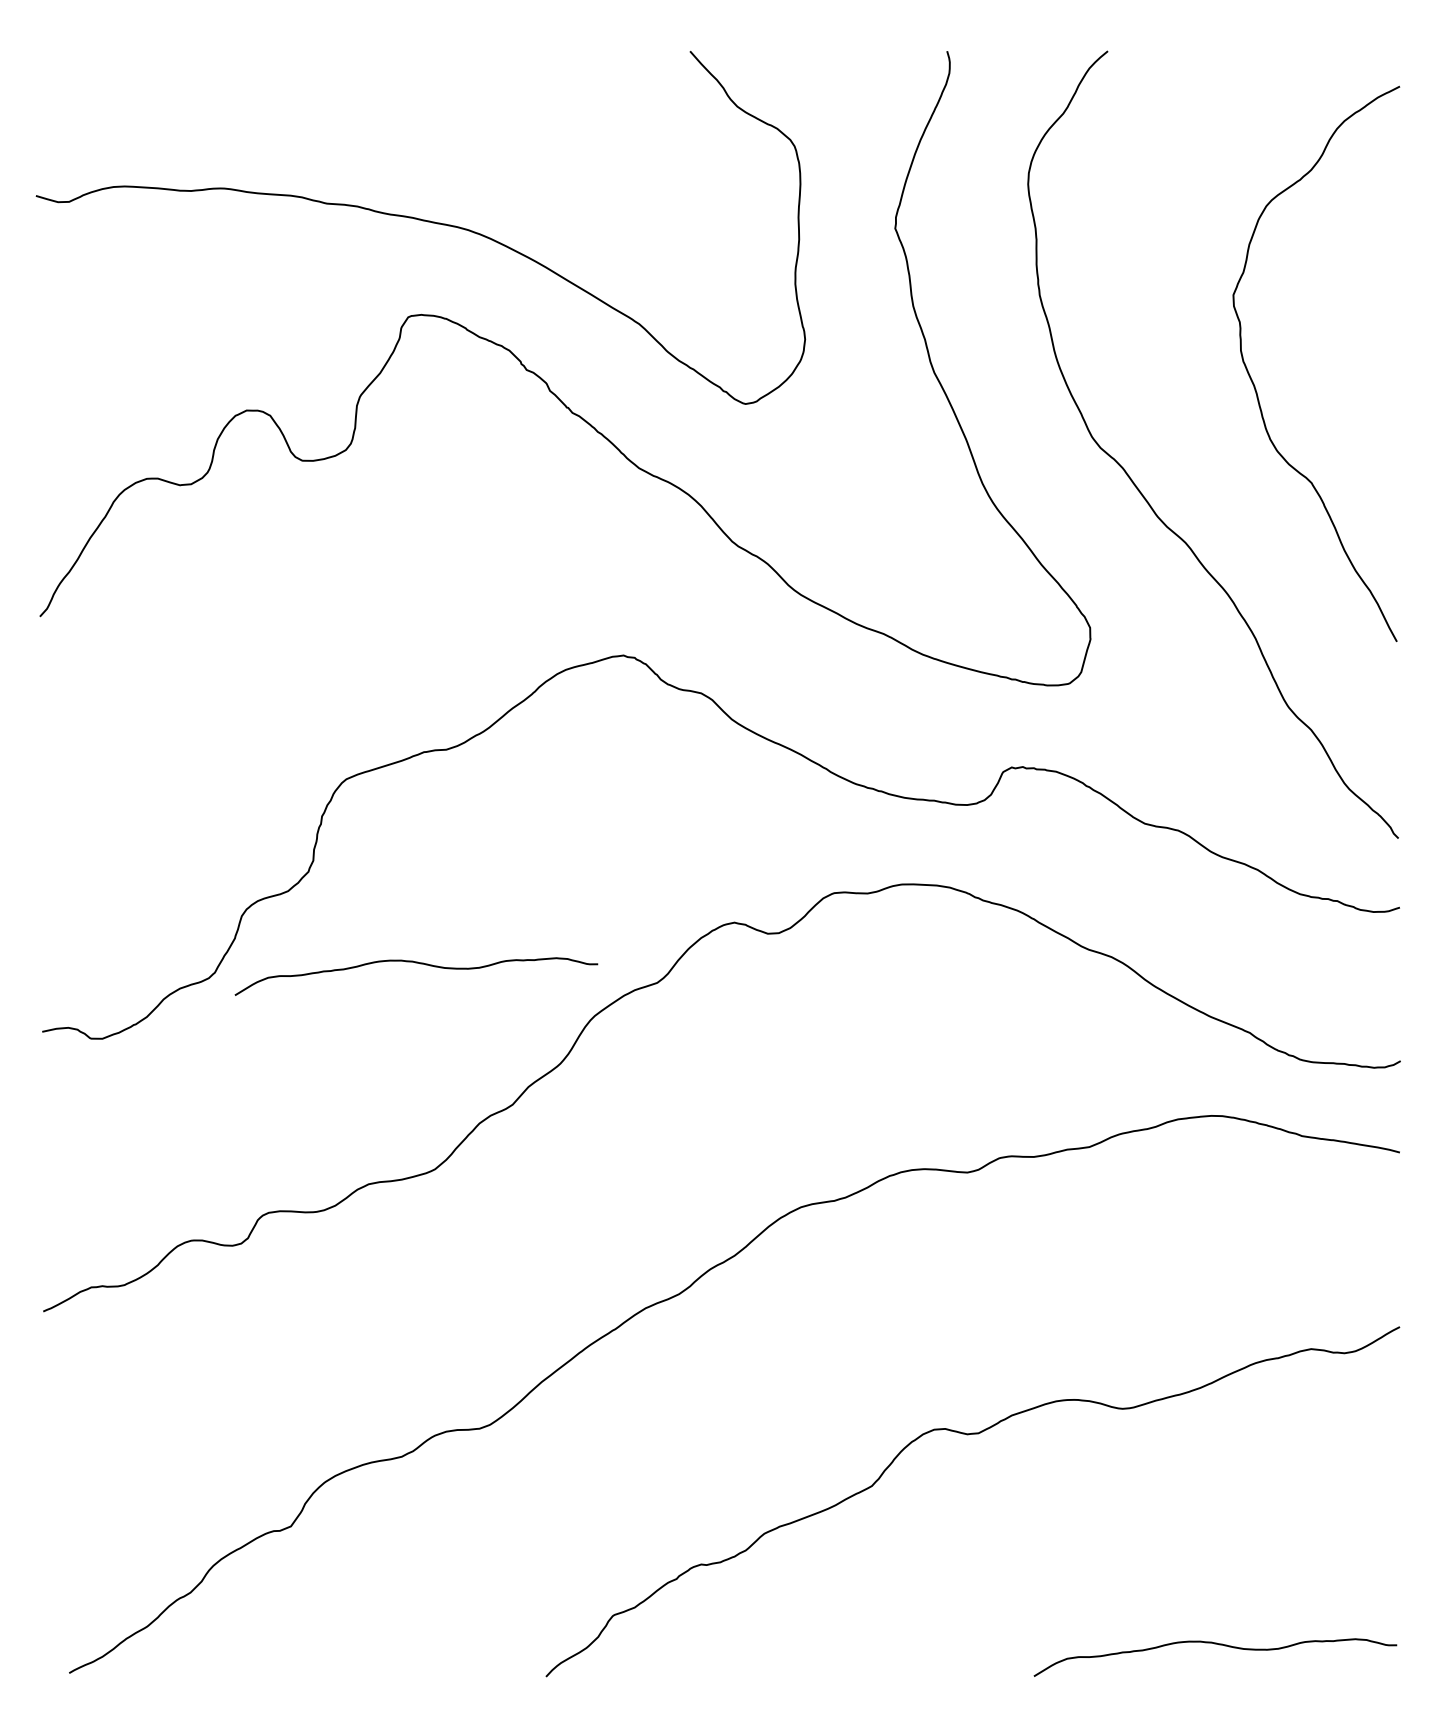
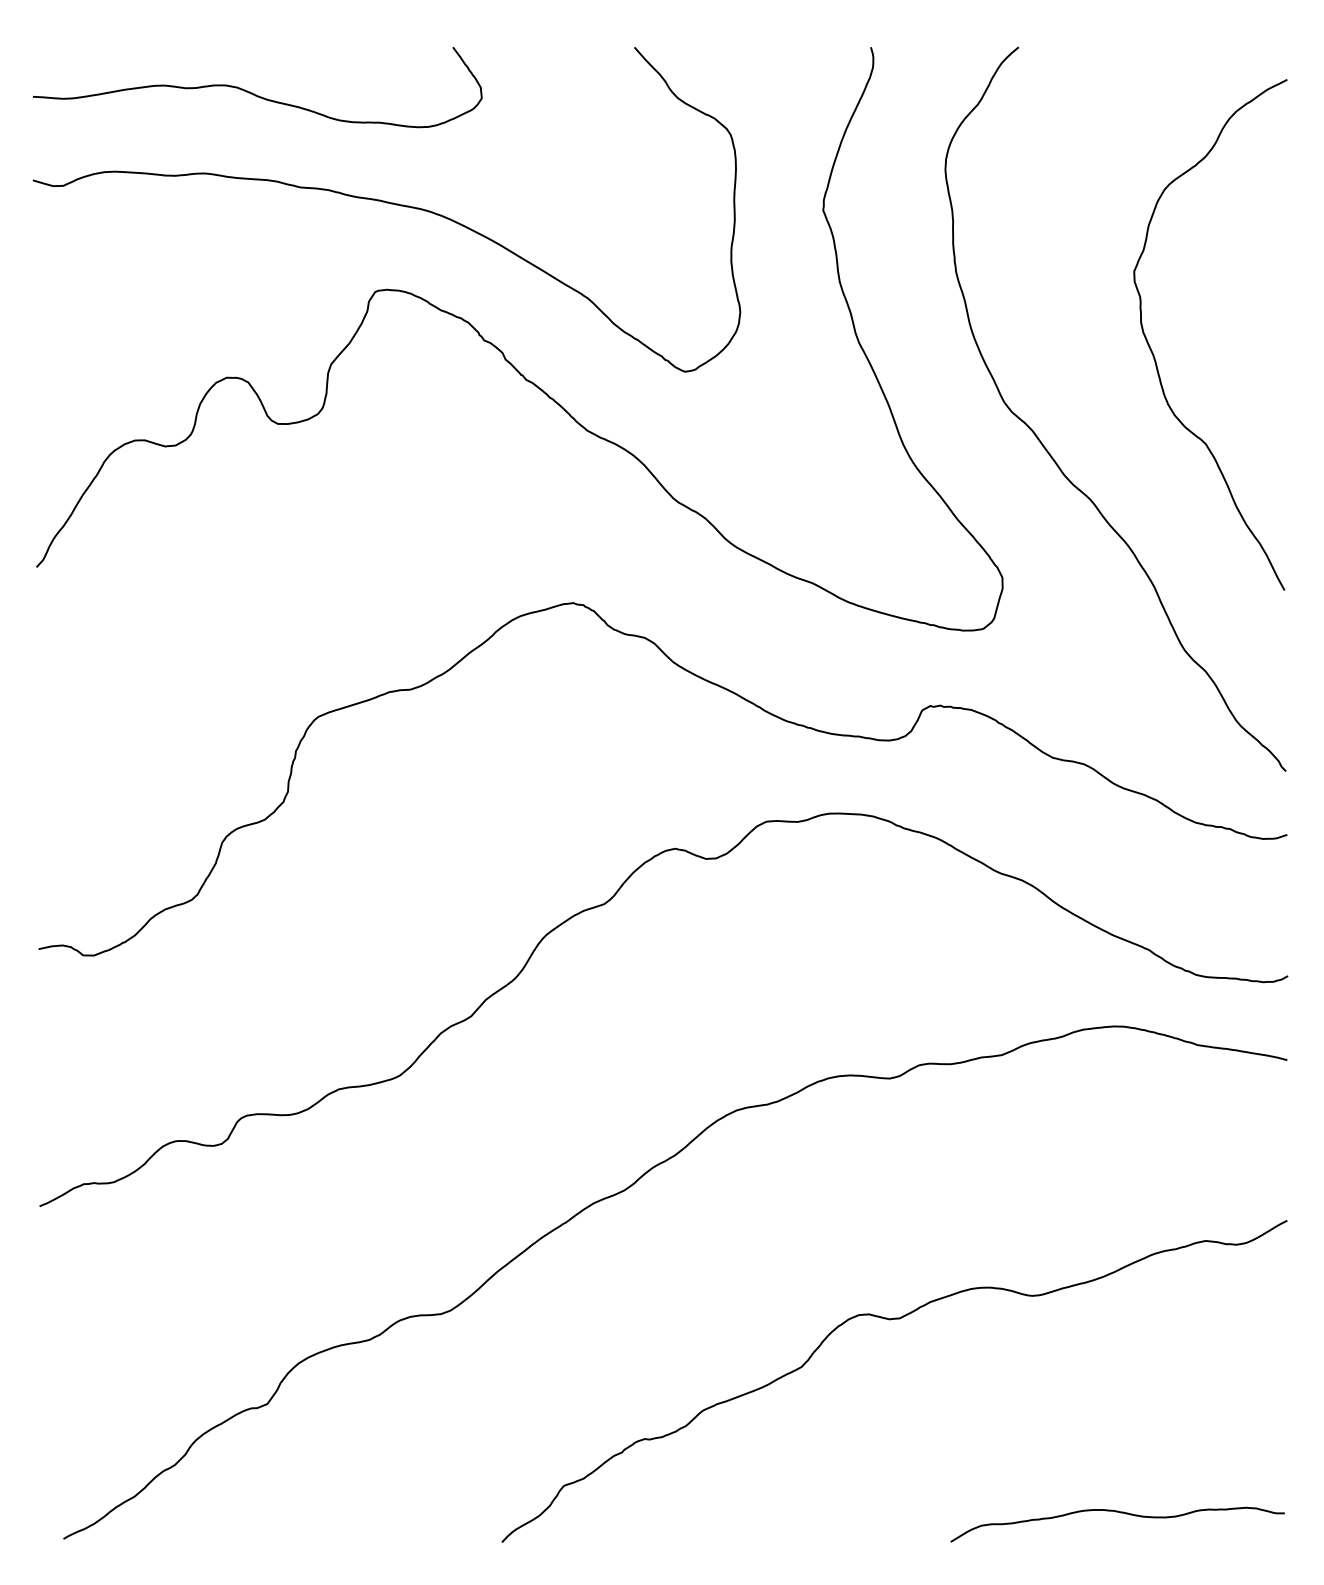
curve: (276, 101) -> (254, 93), added
curve: (420, 964) -> (386, 887), removed

